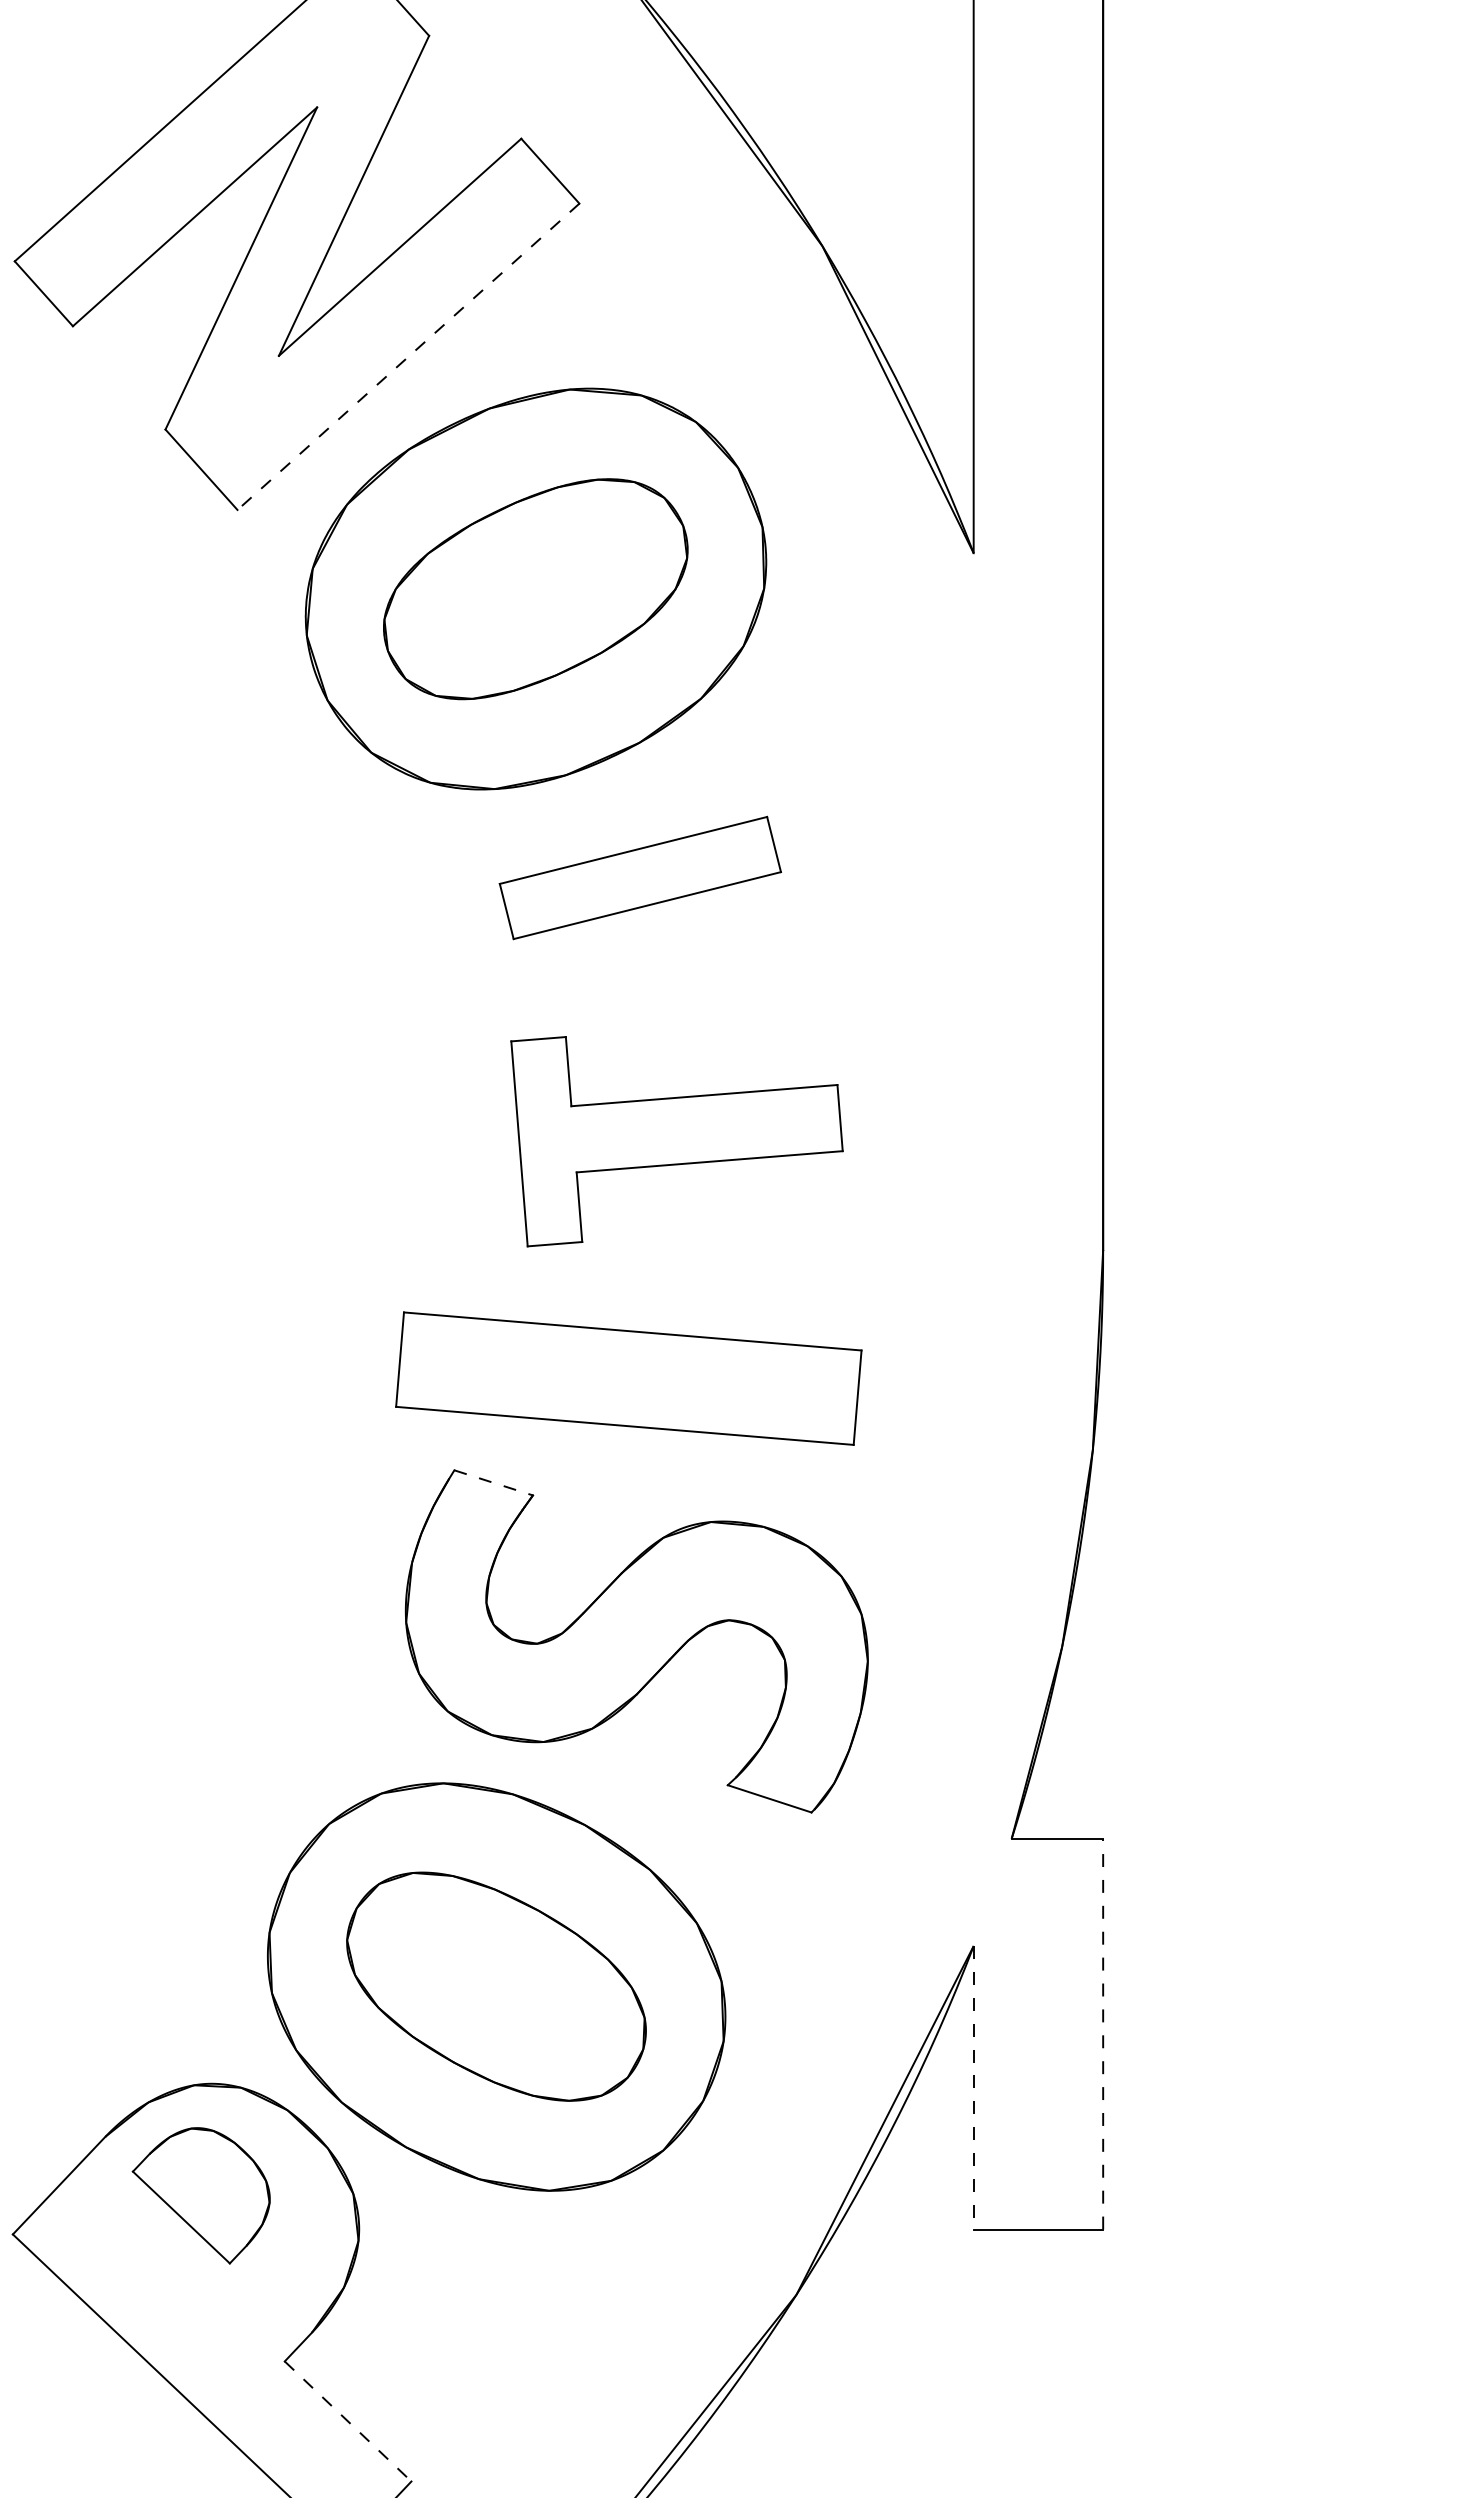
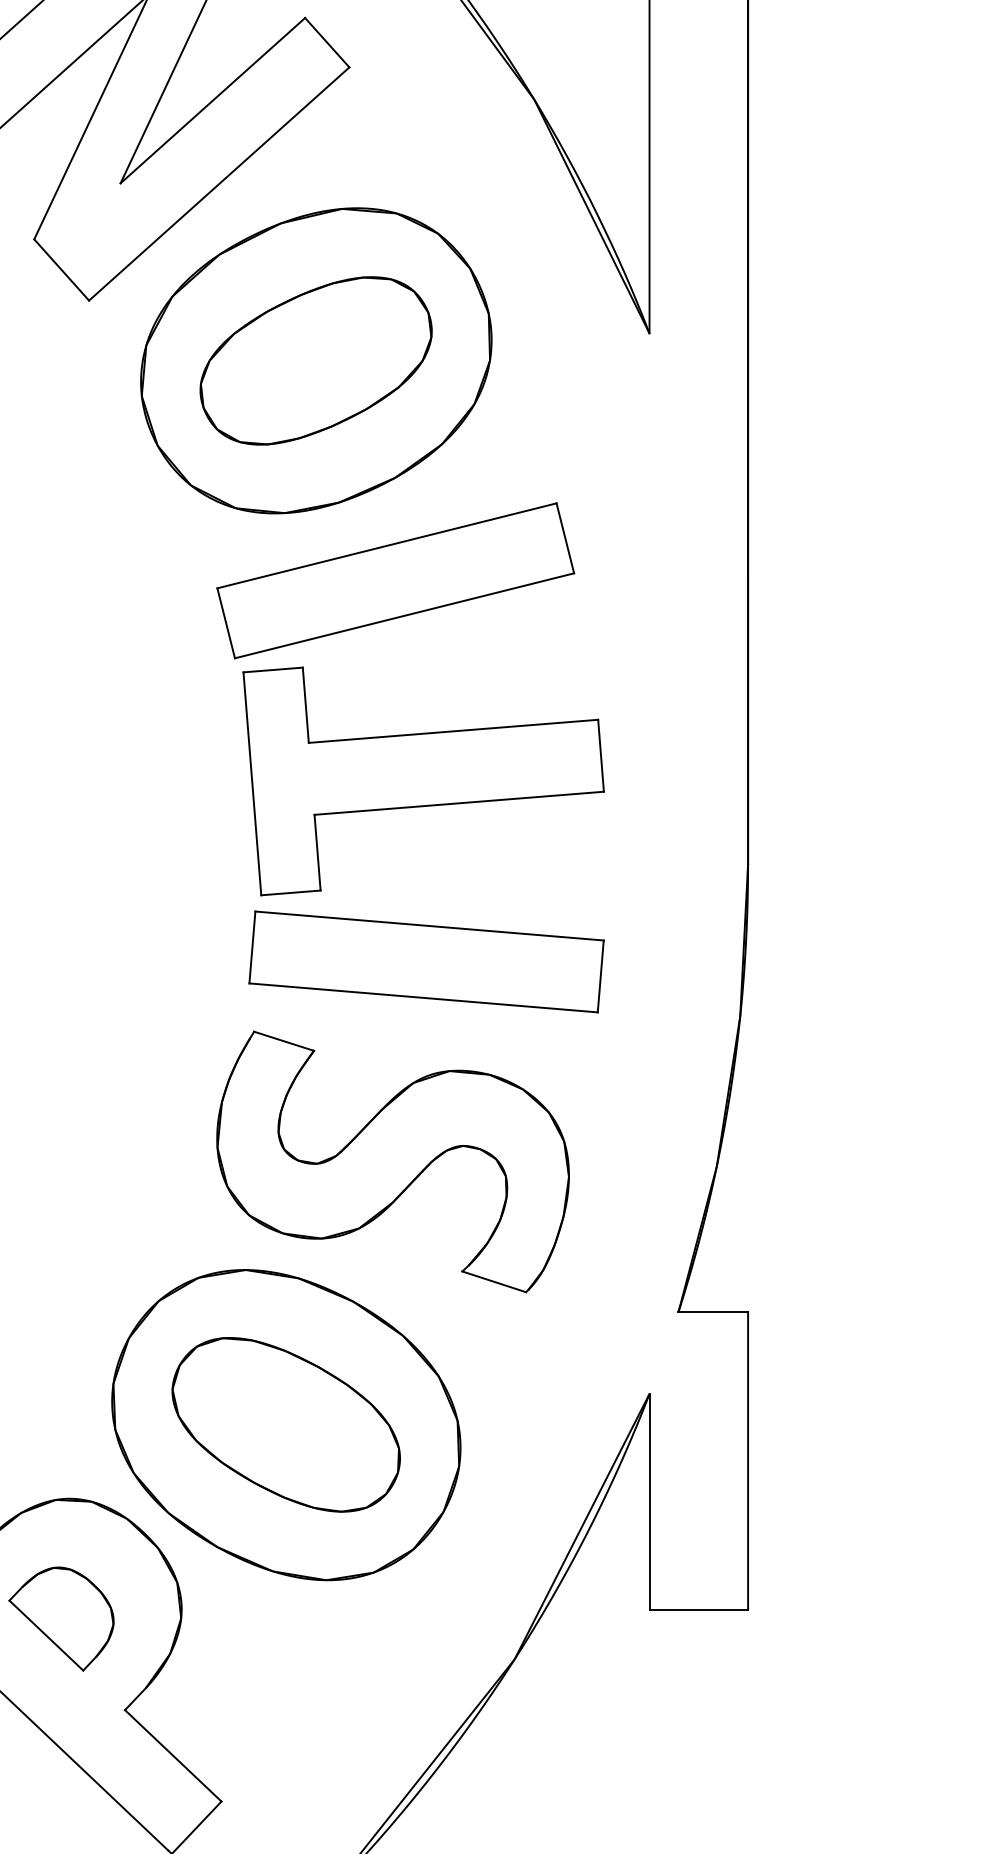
line: (408, 356) -> (219, 183), dashed -> solid
part: (640, 877) -> (395, 580), size x1.67
part: (676, 1141) -> (423, 781), size x1.43
part: (628, 1378) -> (426, 961), moved
line: (494, 1483) -> (284, 1041), dashed -> solid
line: (1103, 2033) -> (748, 1460), dashed -> solid
line: (973, 2087) -> (649, 1501), dashed -> solid
part: (200, 2195) -> (60, 1618), moved
line: (348, 2421) -> (173, 1755), dashed -> solid

